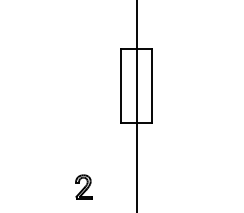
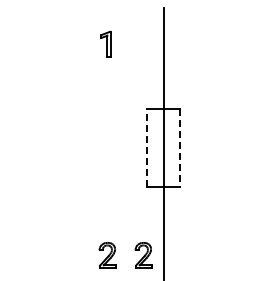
line: (120, 85) -> (146, 147), solid -> dashed
line: (152, 86) -> (180, 148), solid -> dashed
part: (117, 187) -> (143, 255), added

